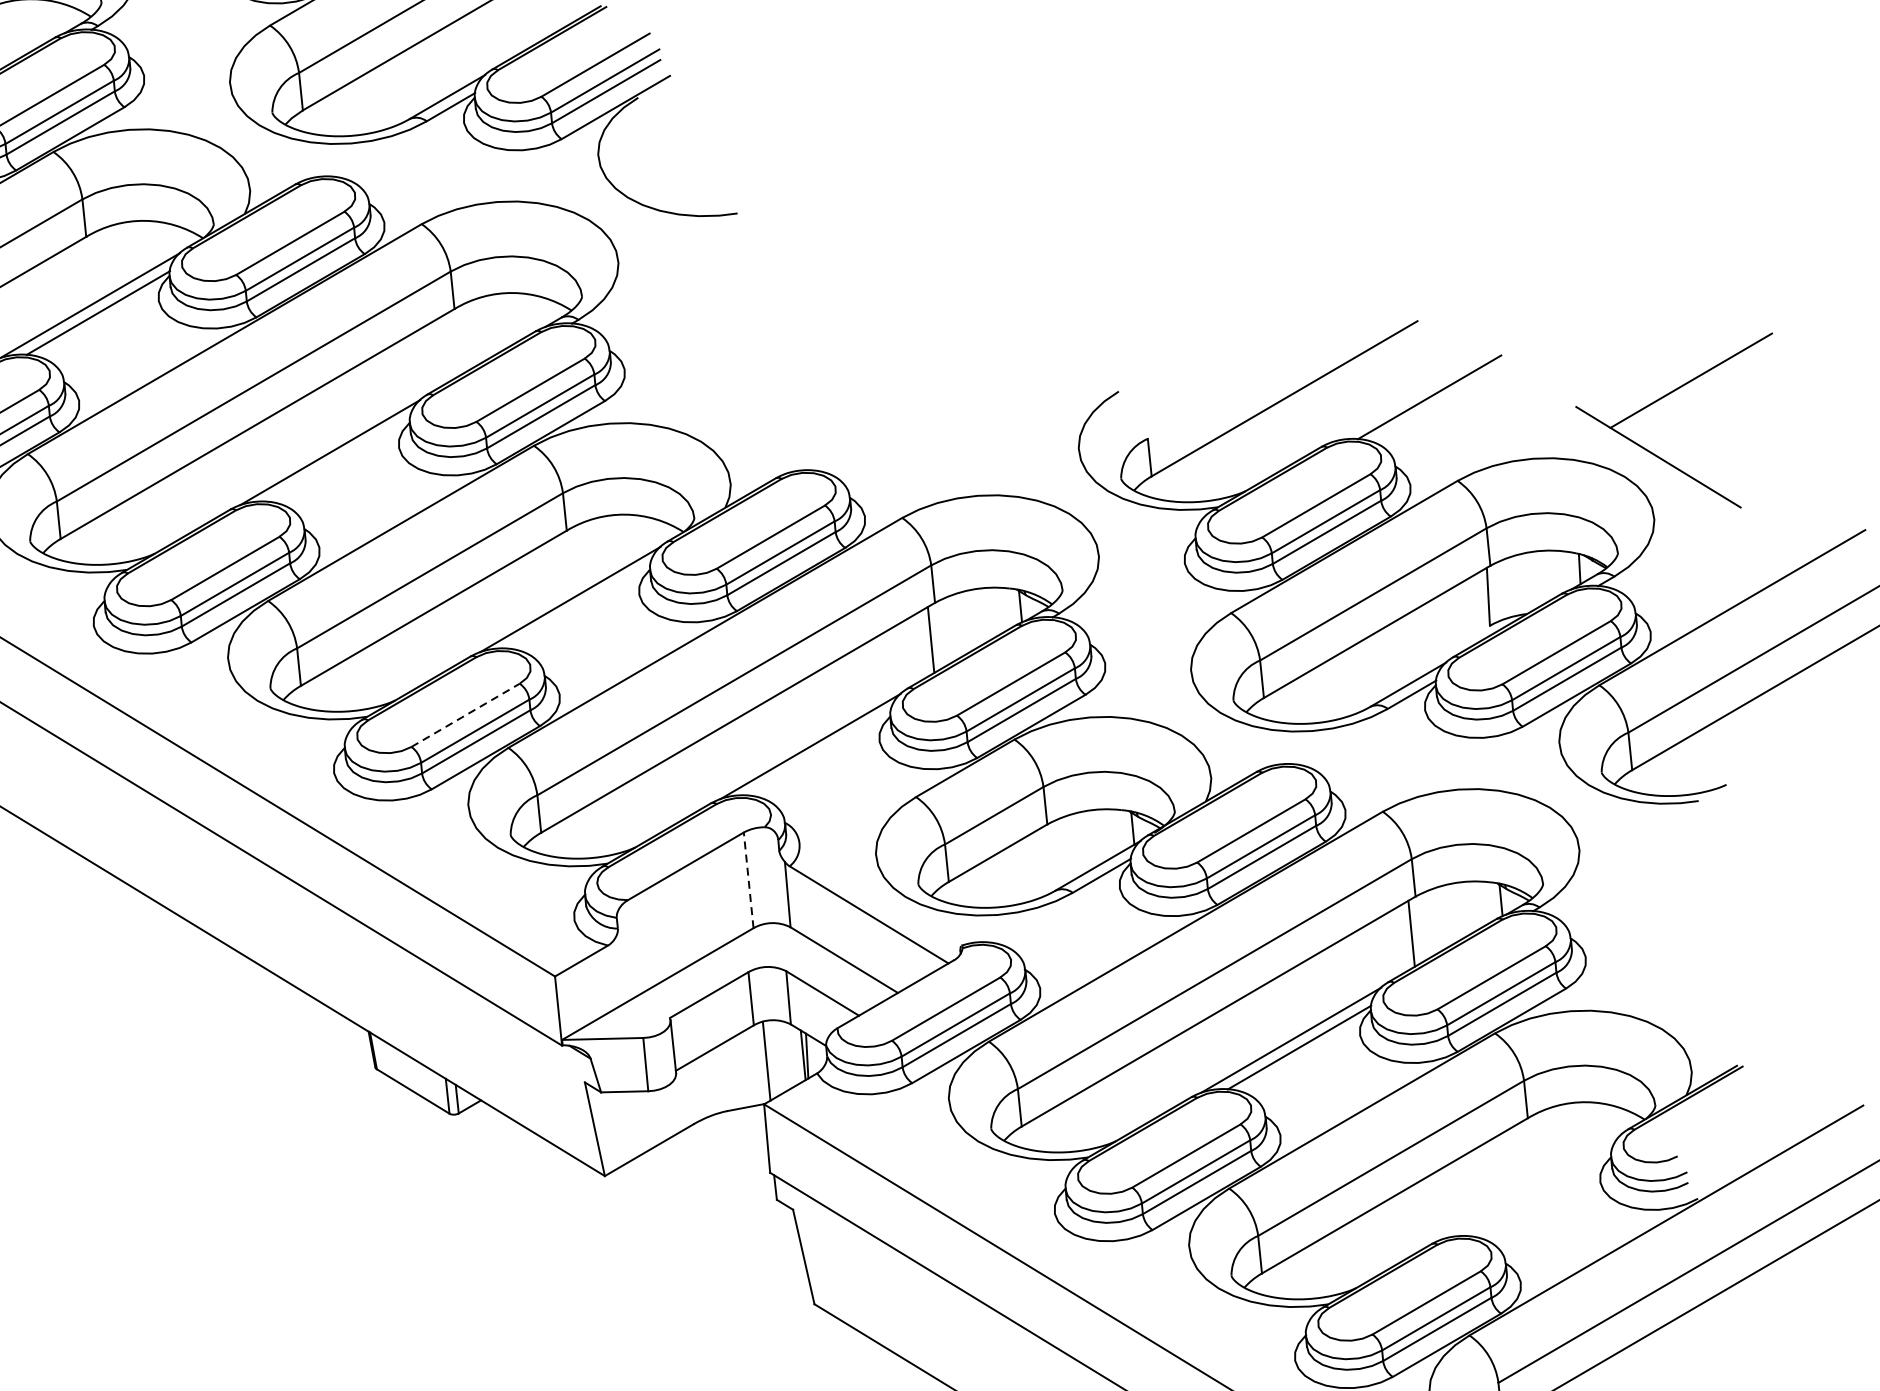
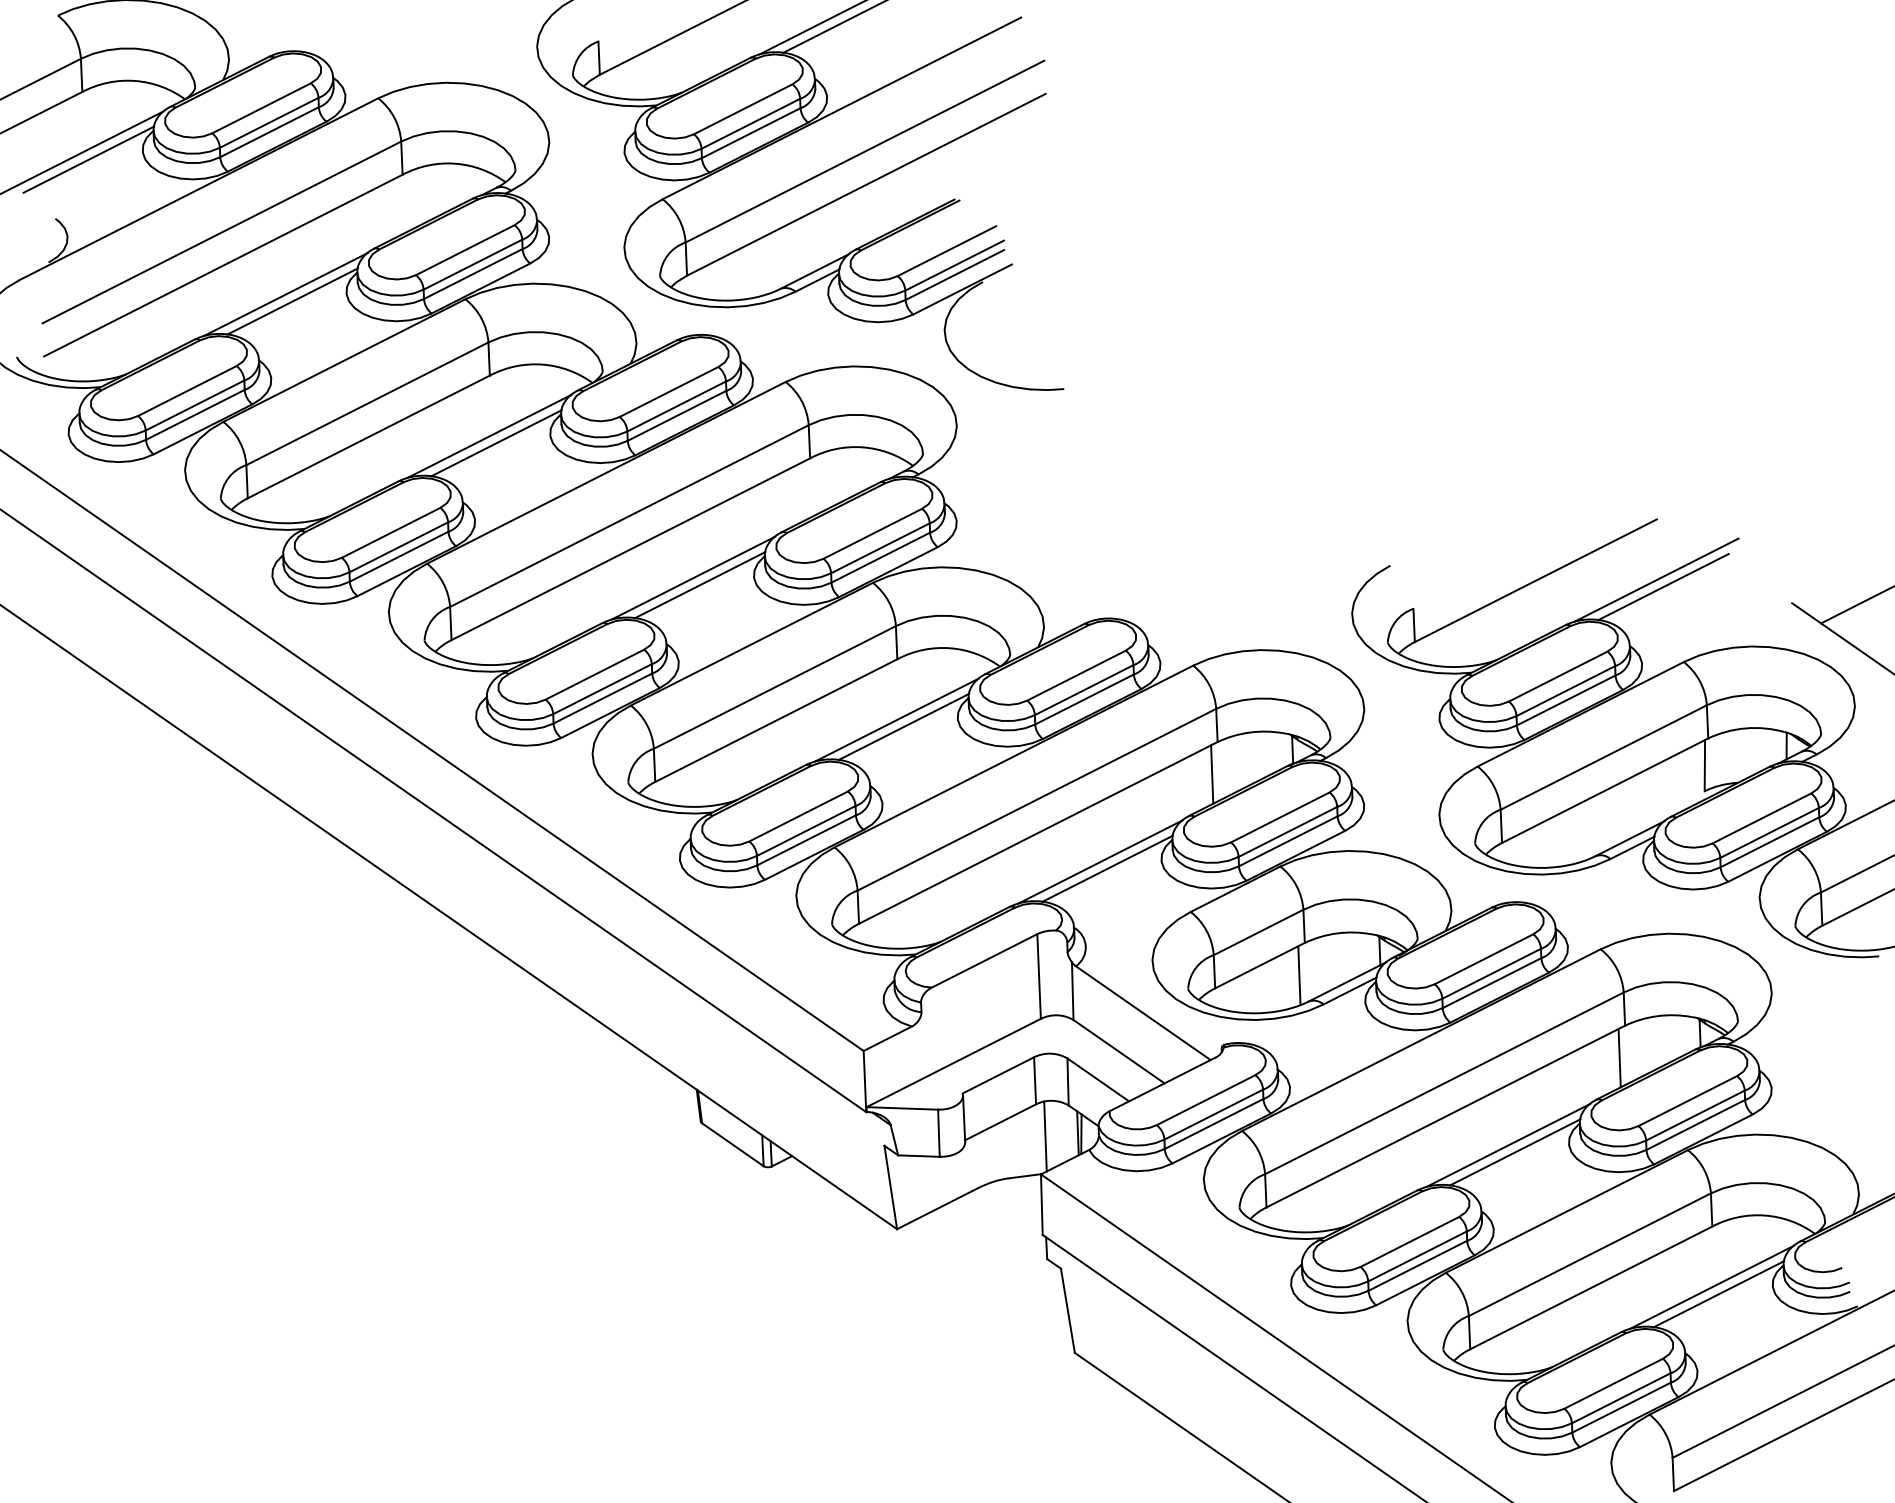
line: (1421, 389) -> (1656, 579), added
line: (337, 460) -> (699, 585), added
line: (578, 606) -> (903, 726), added
line: (466, 715) -> (799, 816), dashed -> solid
line: (818, 753) -> (1107, 868), added
line: (1043, 861) -> (1299, 975), added
line: (749, 880) -> (1039, 976), dashed -> solid
line: (1530, 1186) -> (1711, 1286), added
line: (1539, 1194) -> (1718, 1294), added

